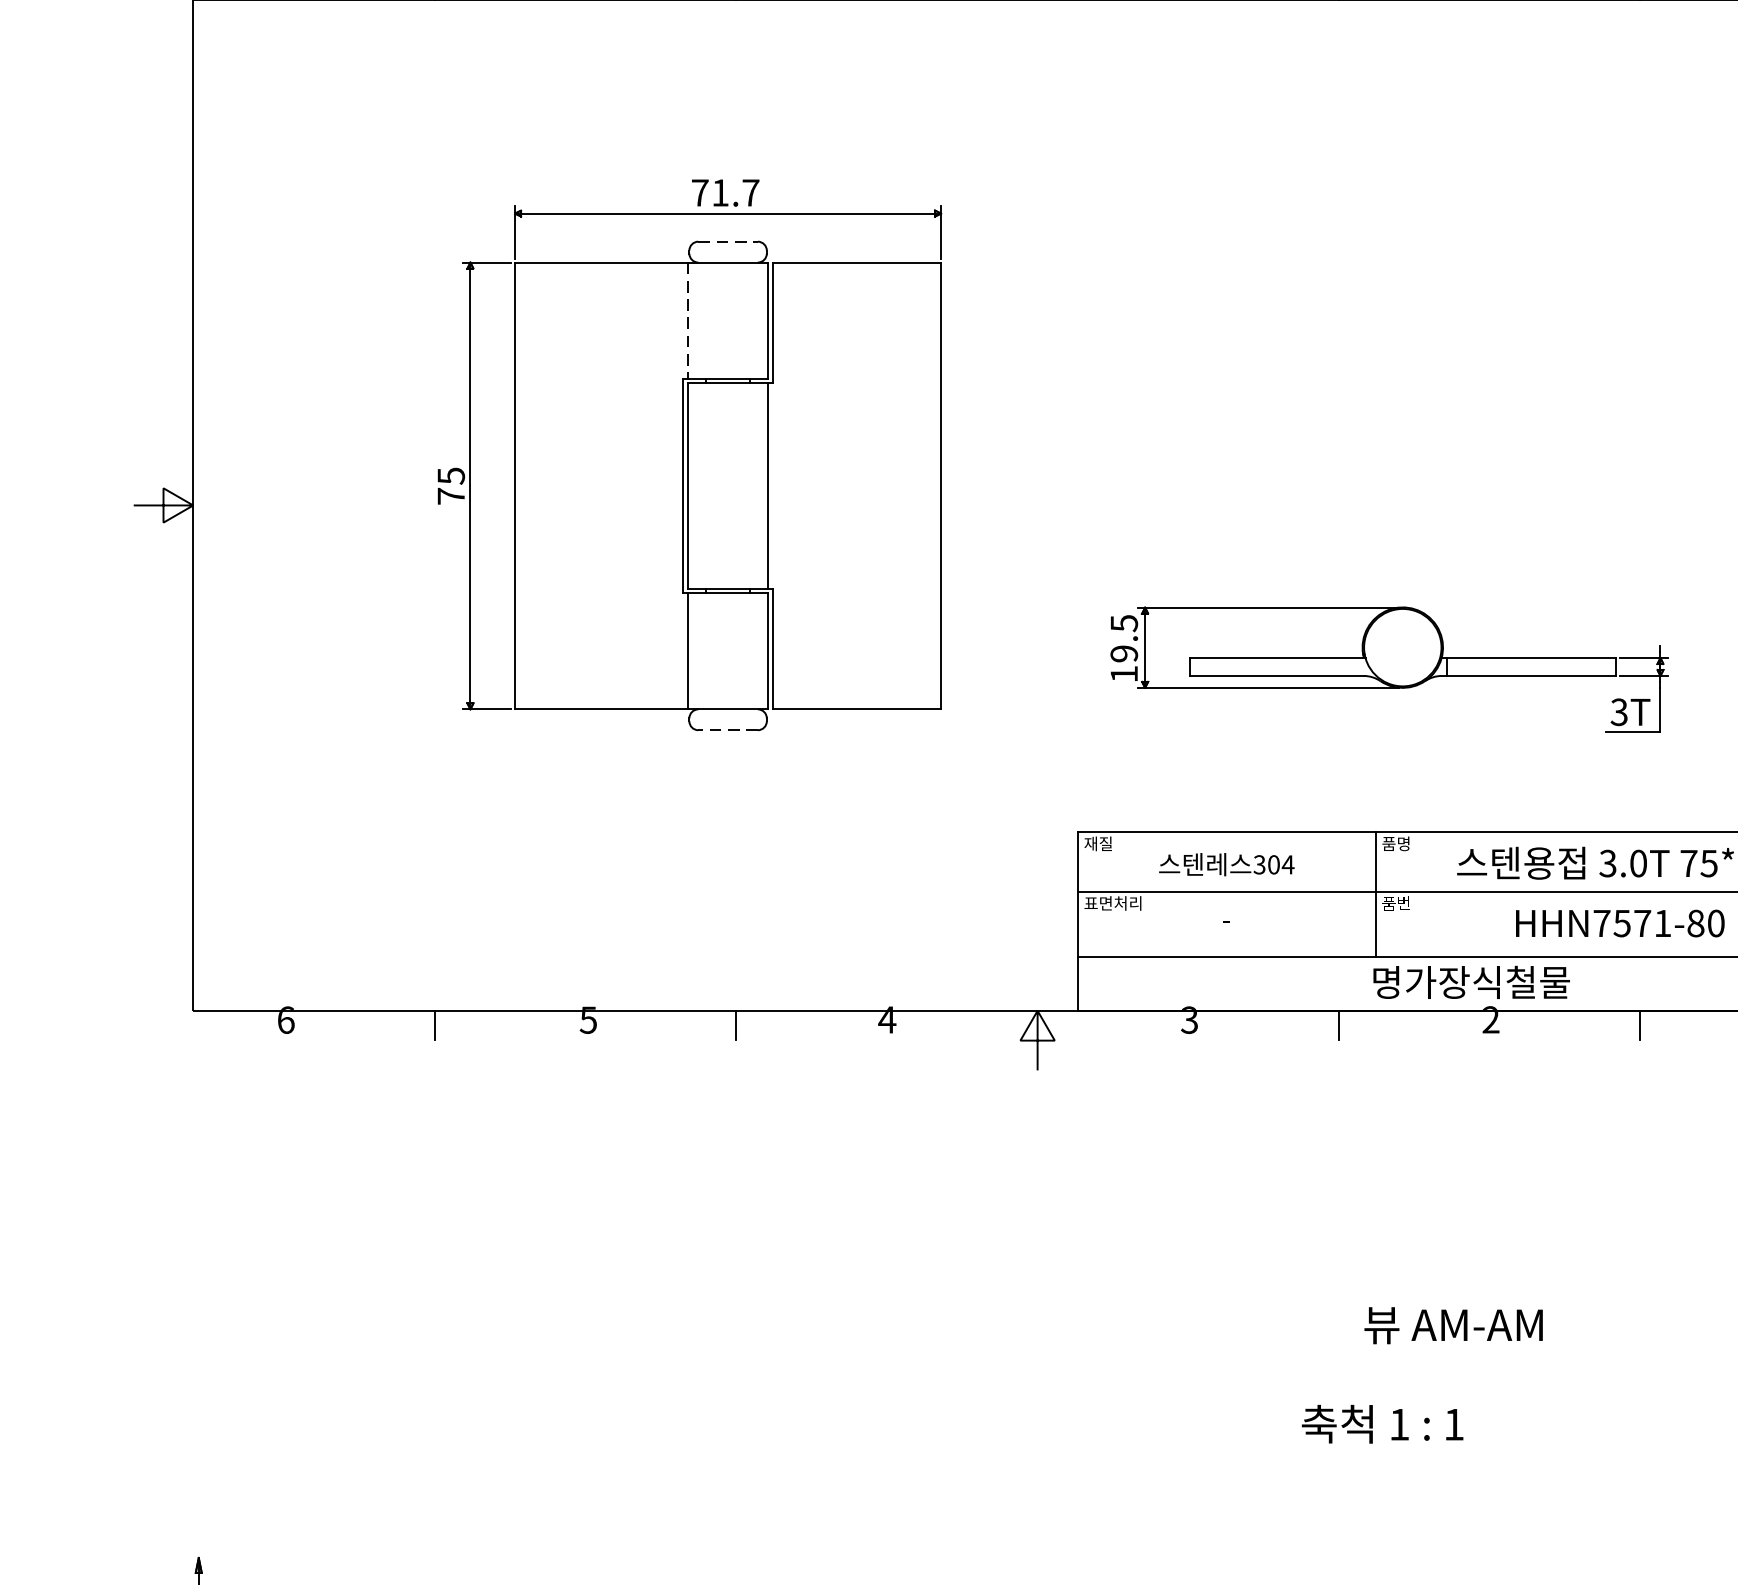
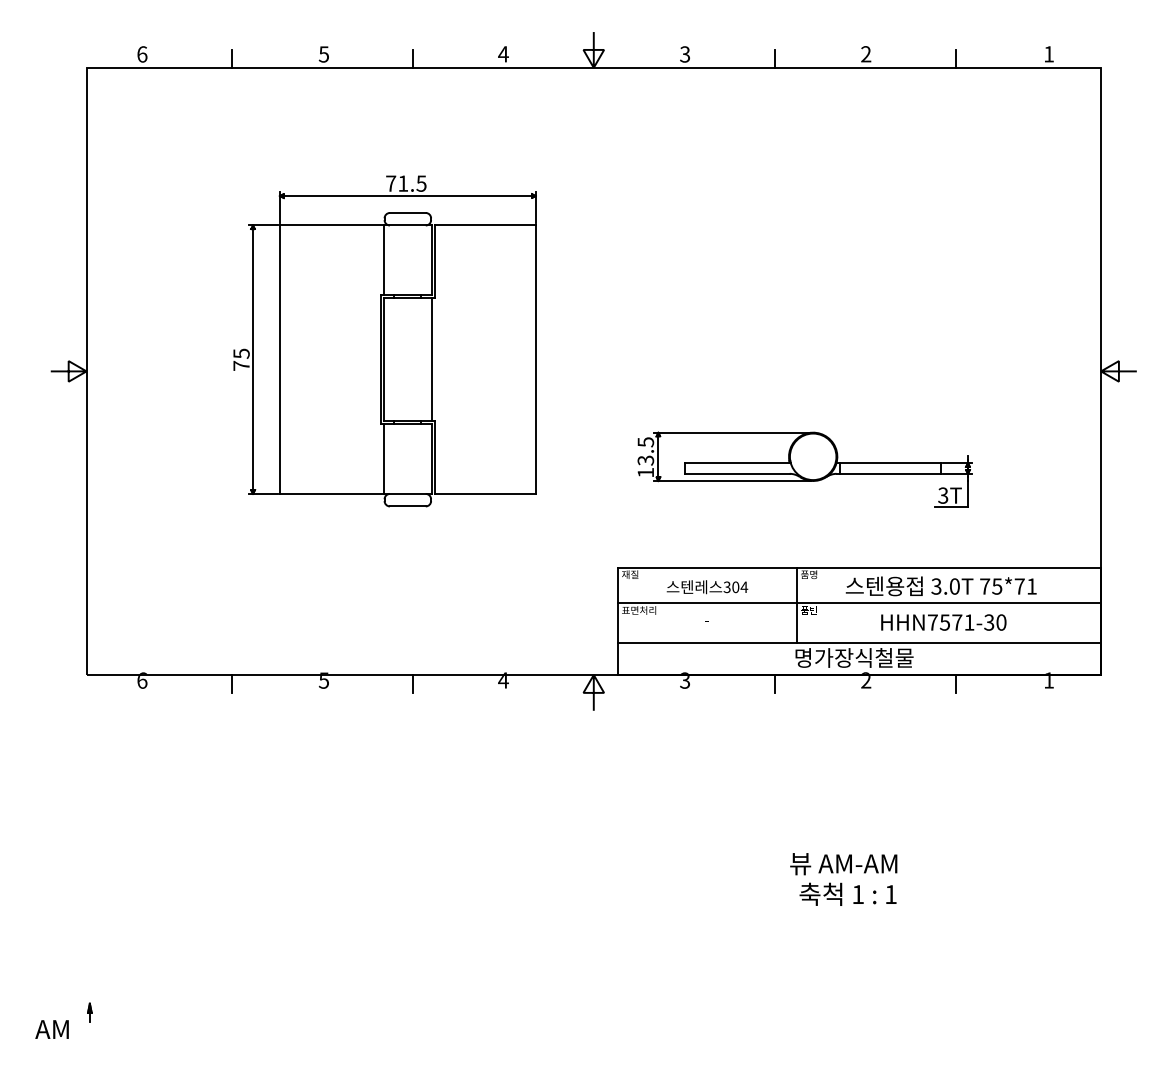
text: (750, 192) -> (421, 183), 71.7 -> 71.5
line: (727, 240) -> (407, 212), dashed -> solid
line: (687, 320) -> (383, 260), dashed -> solid
text: (1123, 653) -> (645, 460), 19.5 -> 13.5
line: (727, 730) -> (407, 506), dashed -> solid
text: (1696, 923) -> (989, 622), HHN7571-80 -> HHN7571-30
text: (1381, 1422) -> (847, 893), moved

